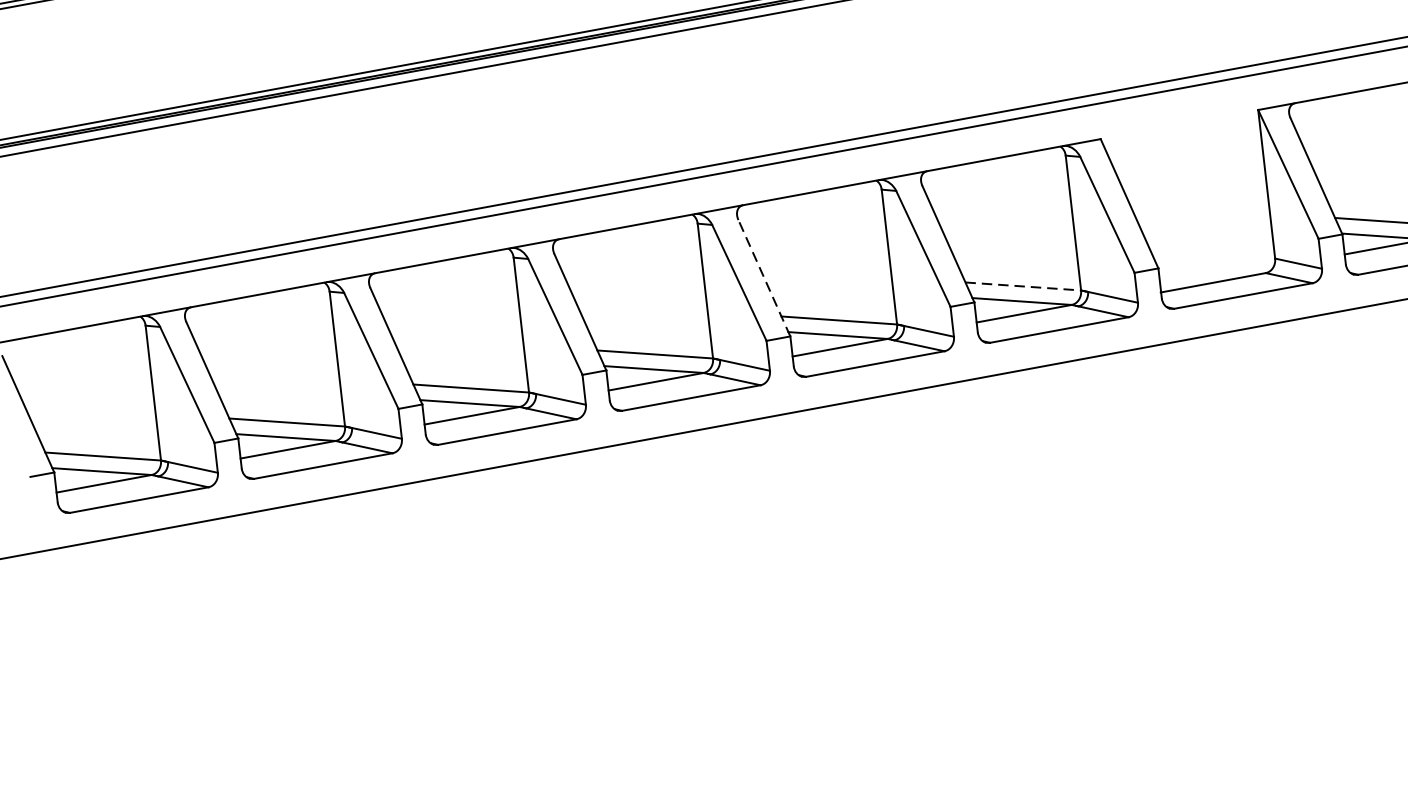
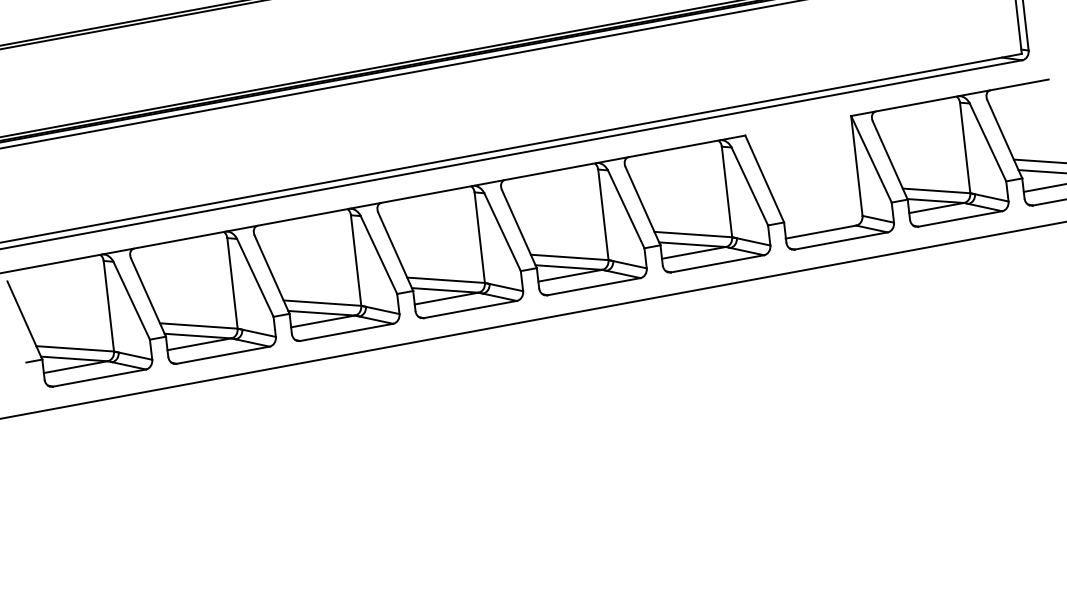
line: (764, 278) -> (519, 229), dashed -> solid
line: (1023, 286) -> (693, 234), dashed -> solid

